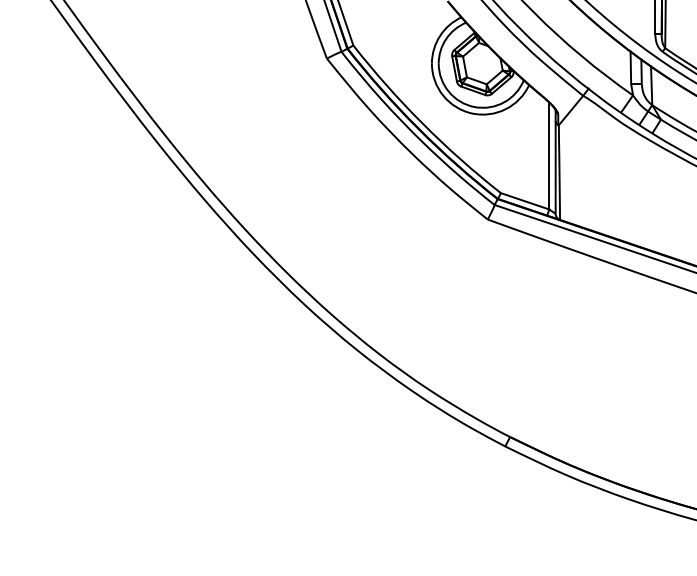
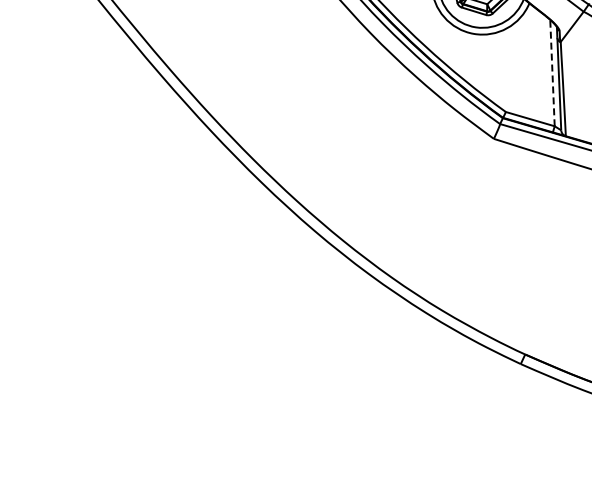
line: (549, 155) -> (552, 72), solid -> dashed

